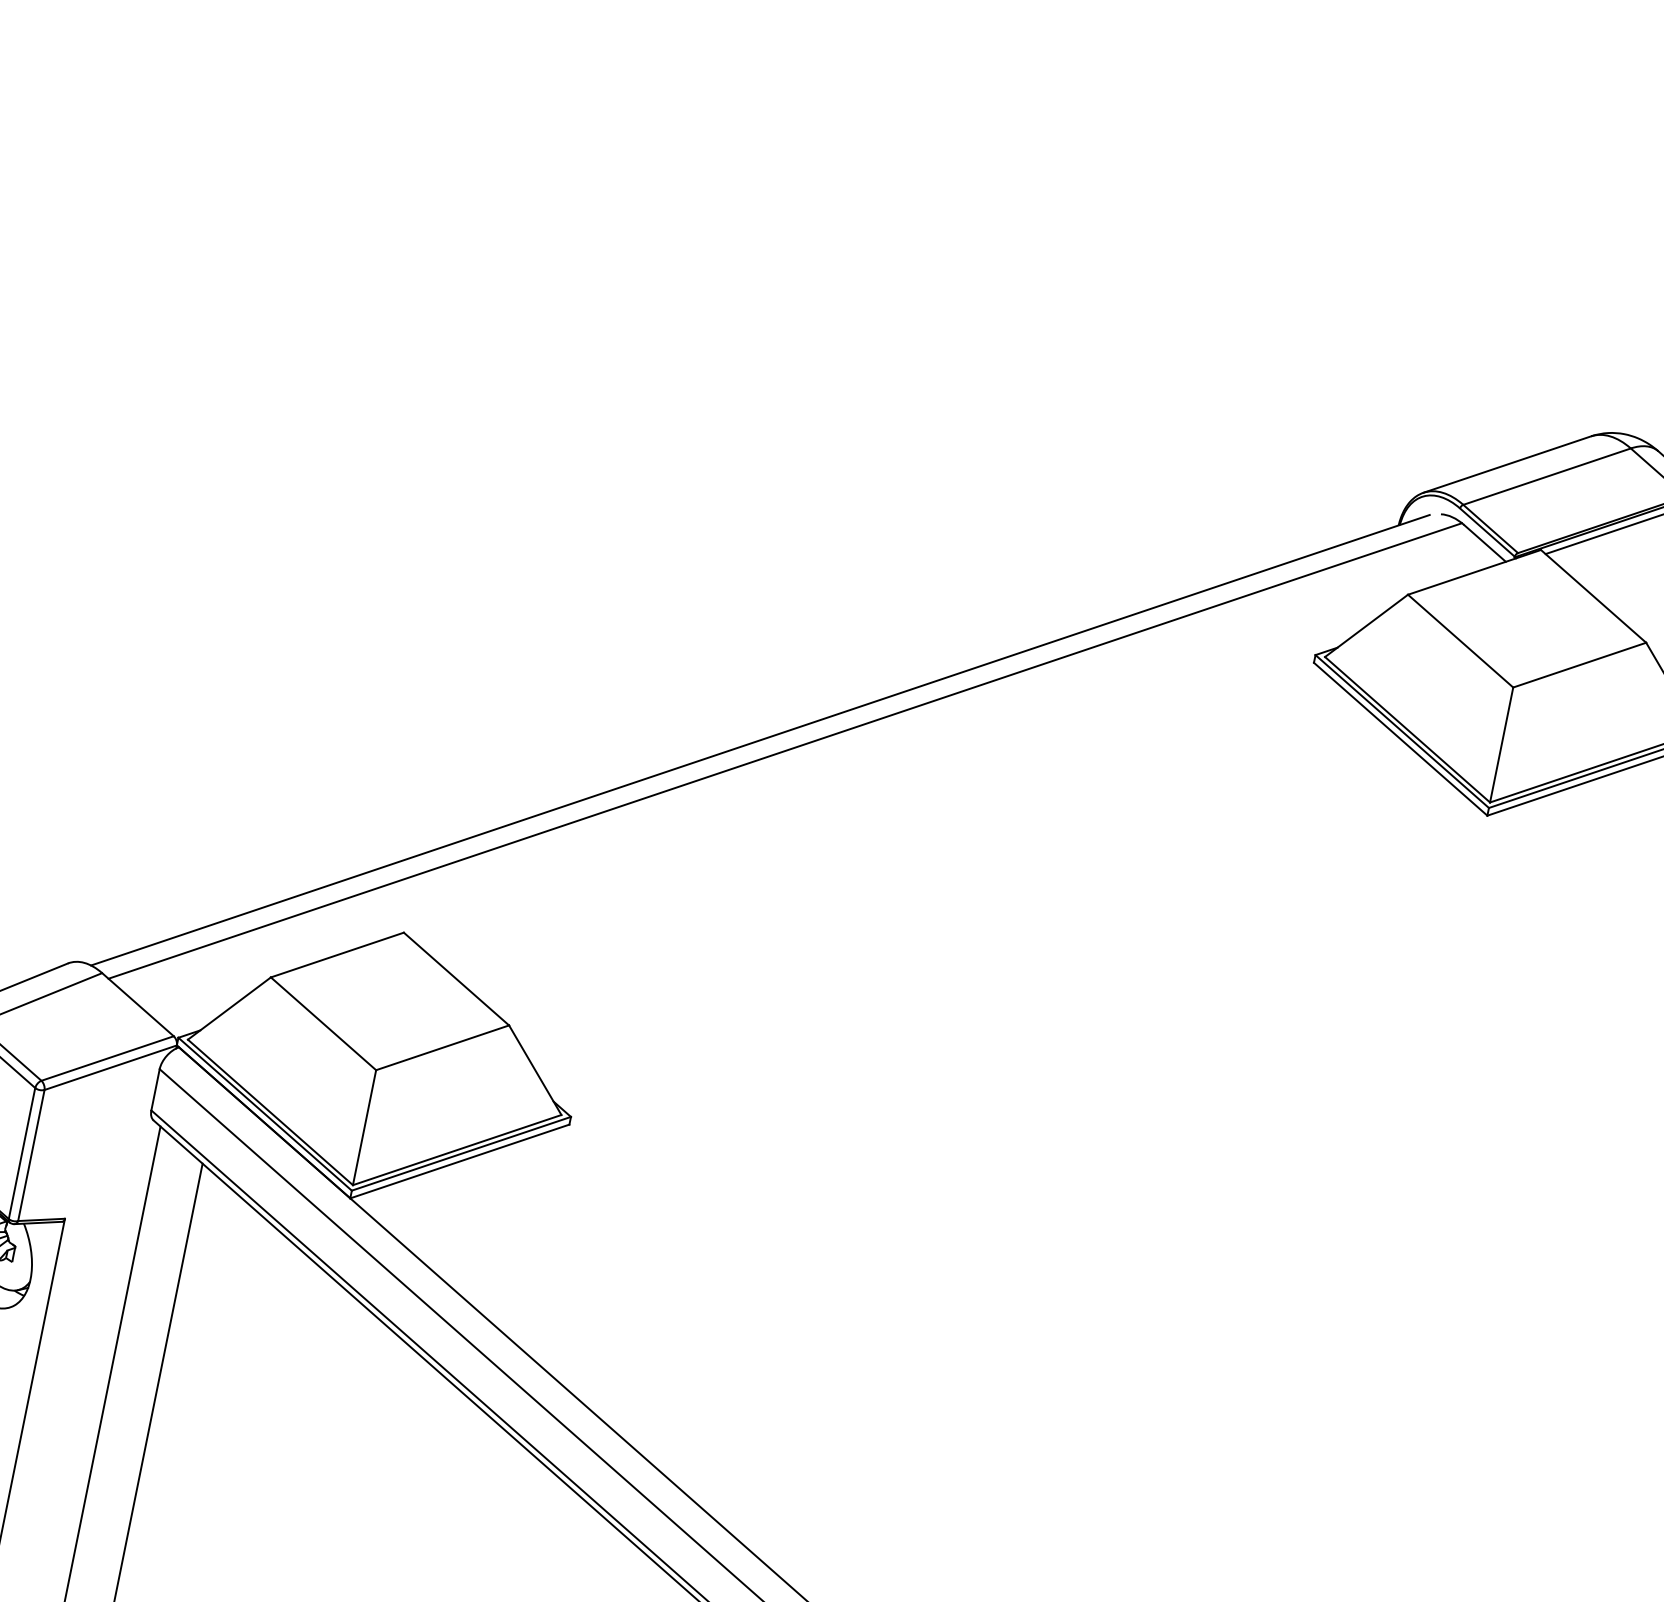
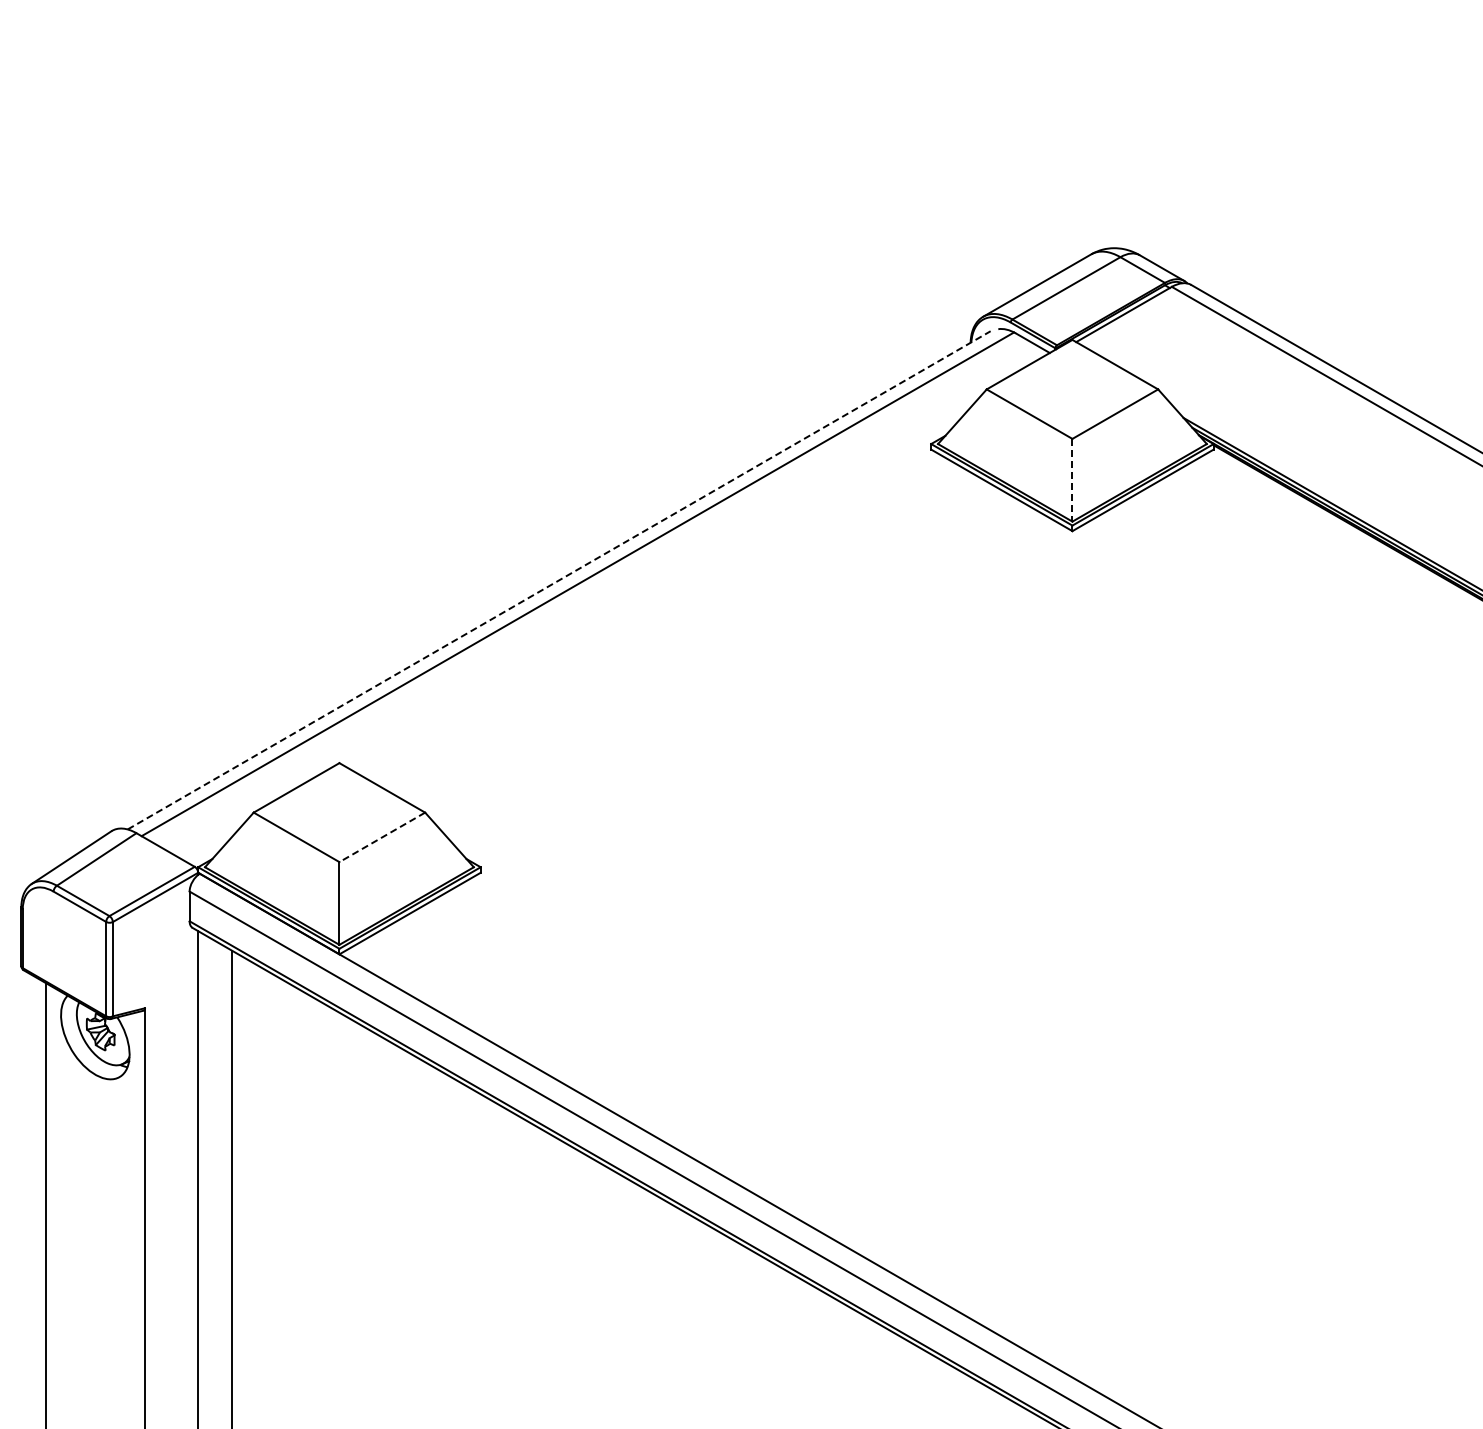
line: (760, 740) -> (559, 580), solid -> dashed
line: (1501, 745) -> (1072, 480), solid -> dashed
line: (441, 1047) -> (381, 837), solid -> dashed

